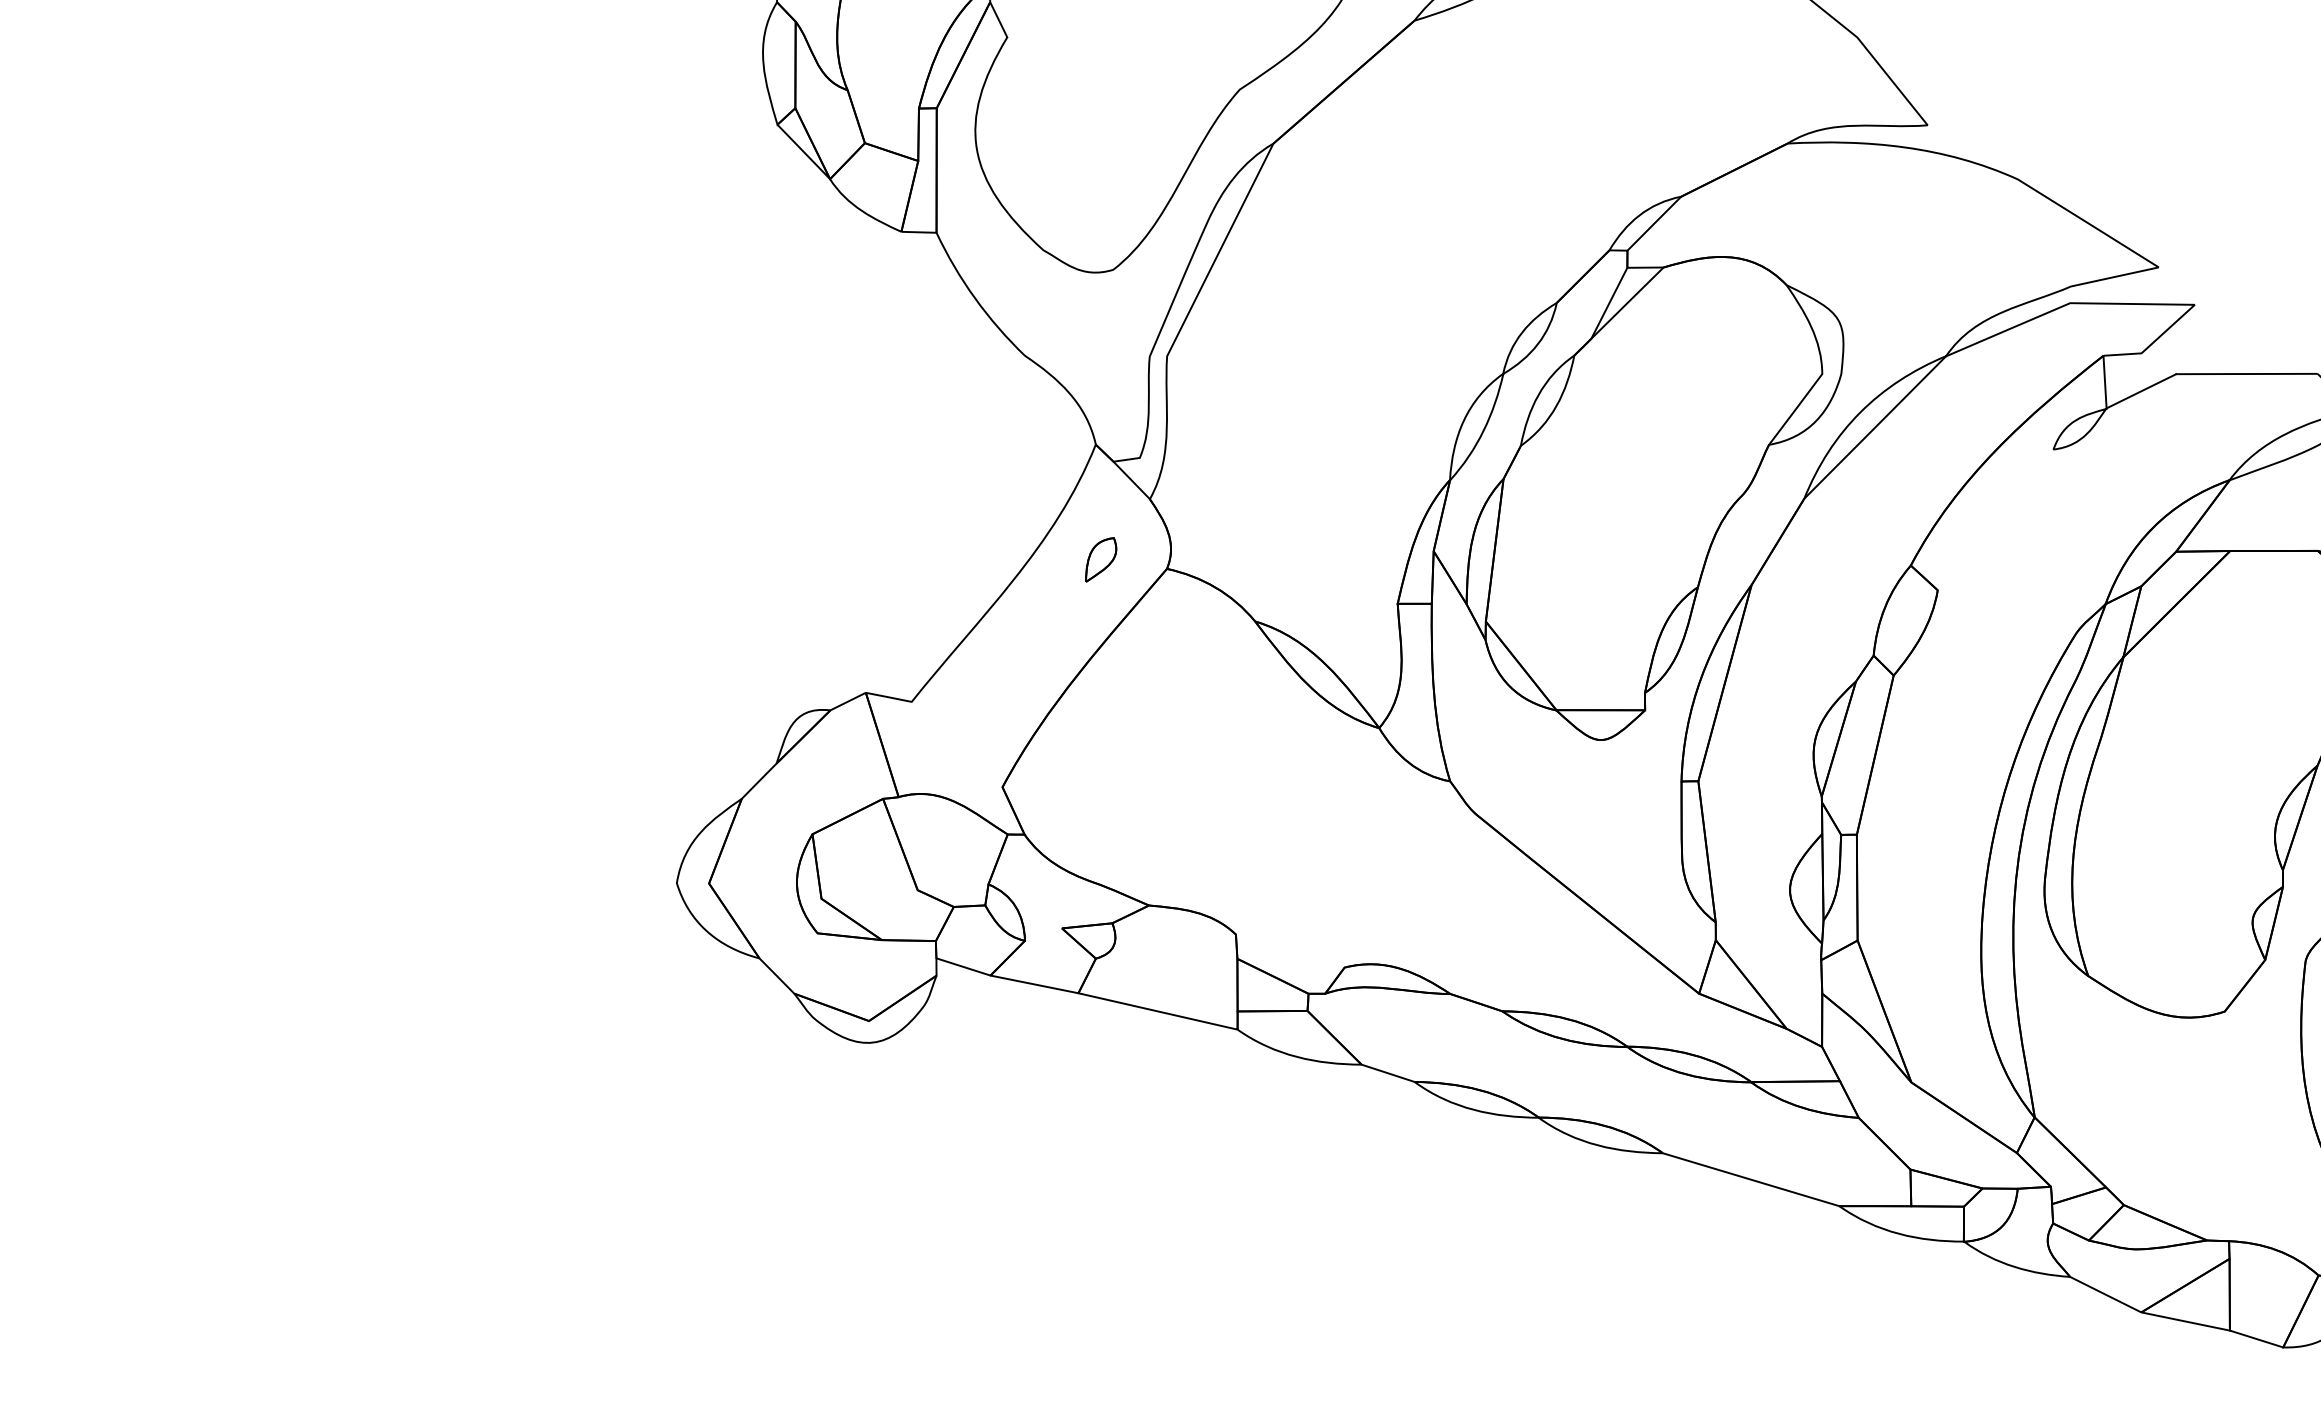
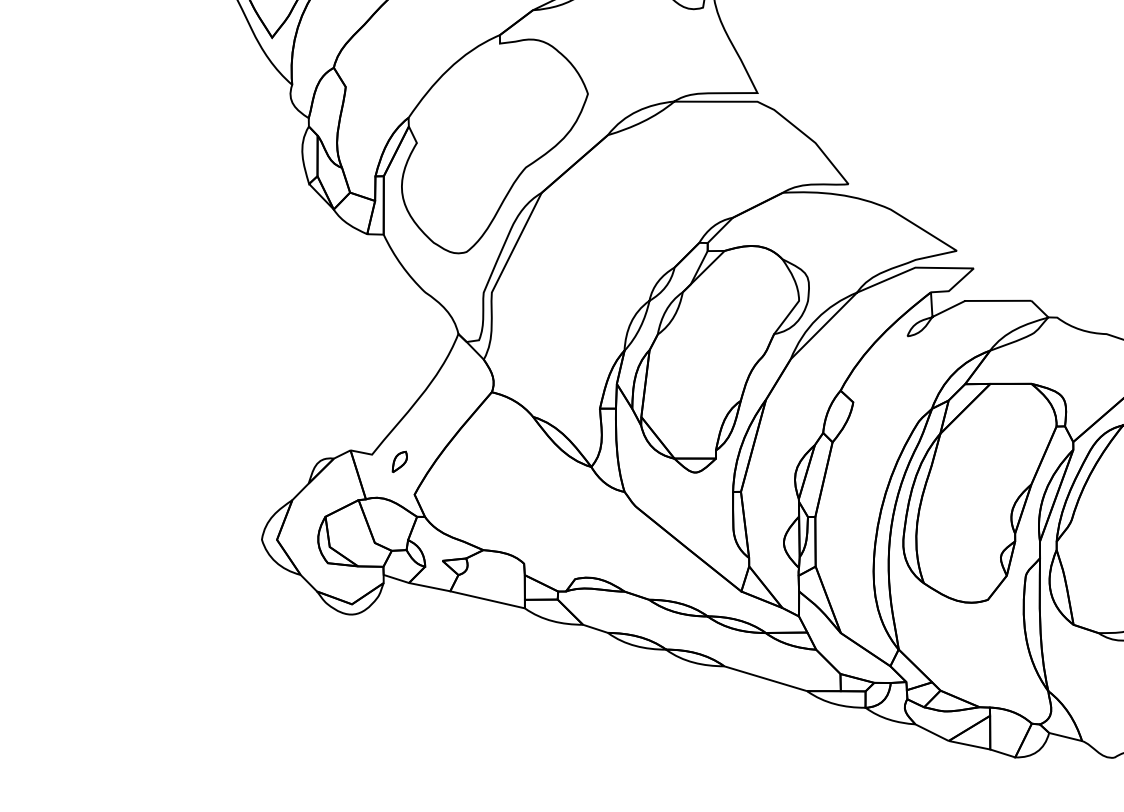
part: (1100, 558) -> (399, 461), moved

